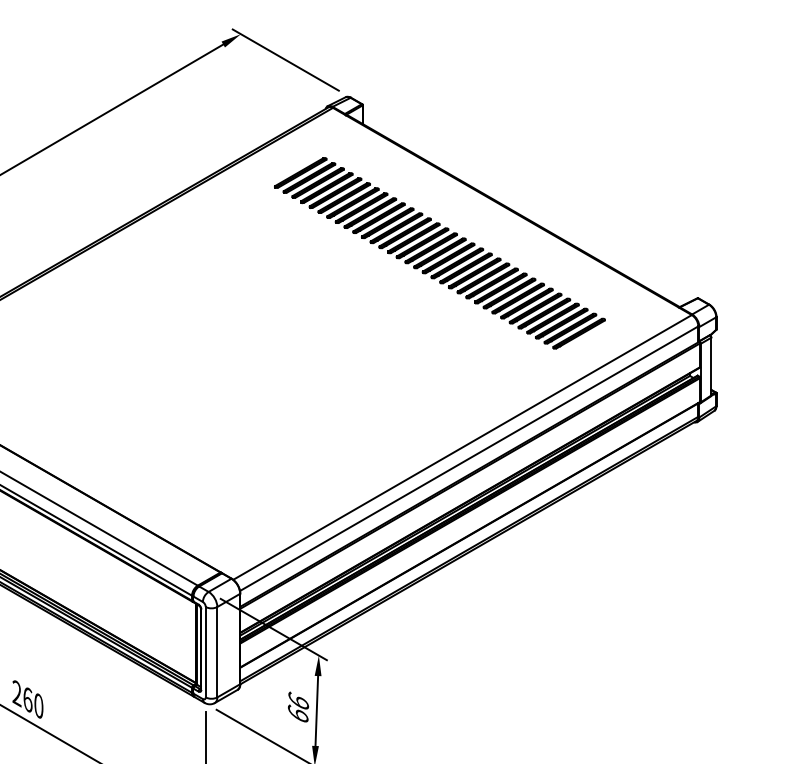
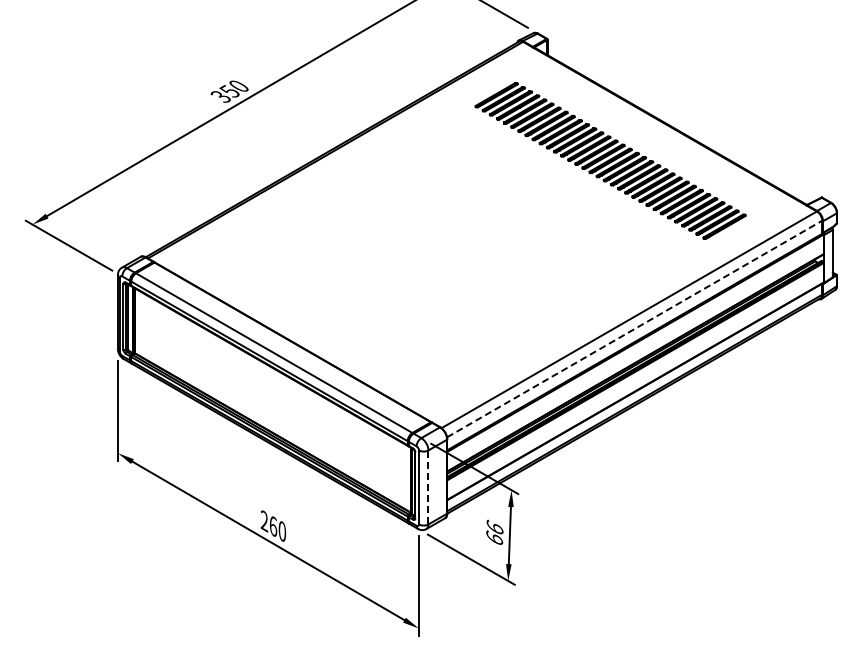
line: (469, 459) -> (634, 329), solid -> dashed
line: (217, 651) -> (428, 486), solid -> dashed

